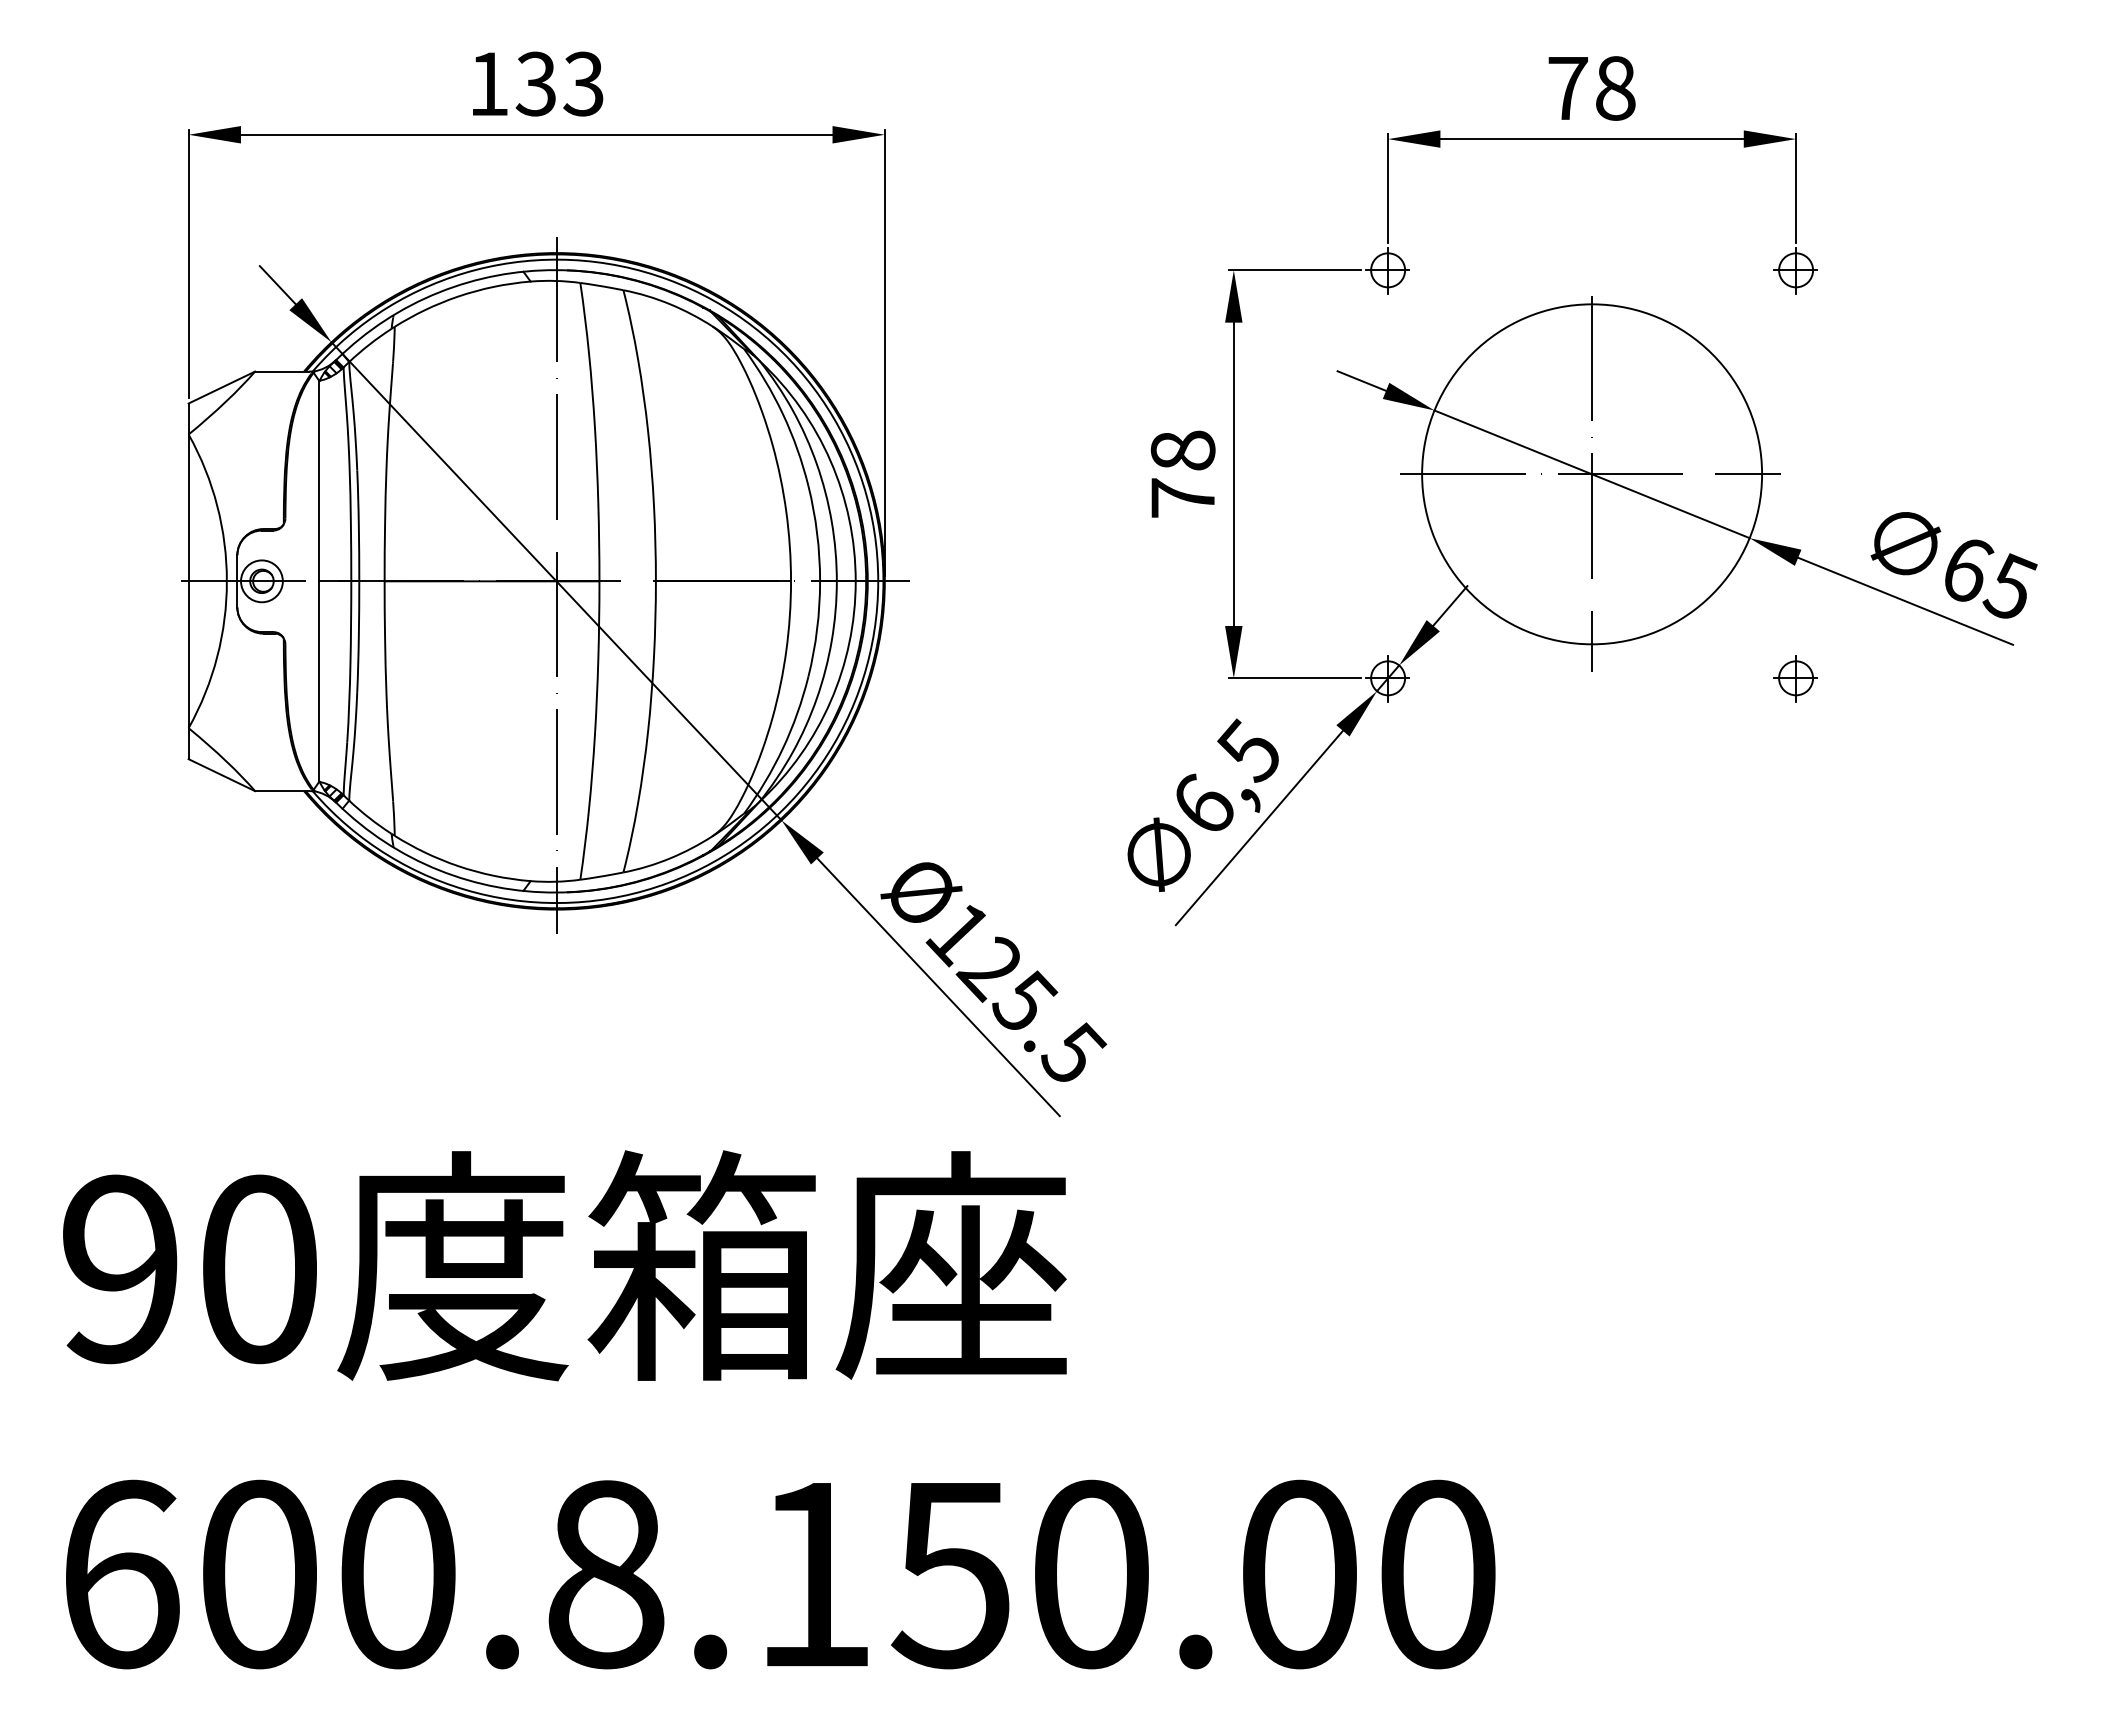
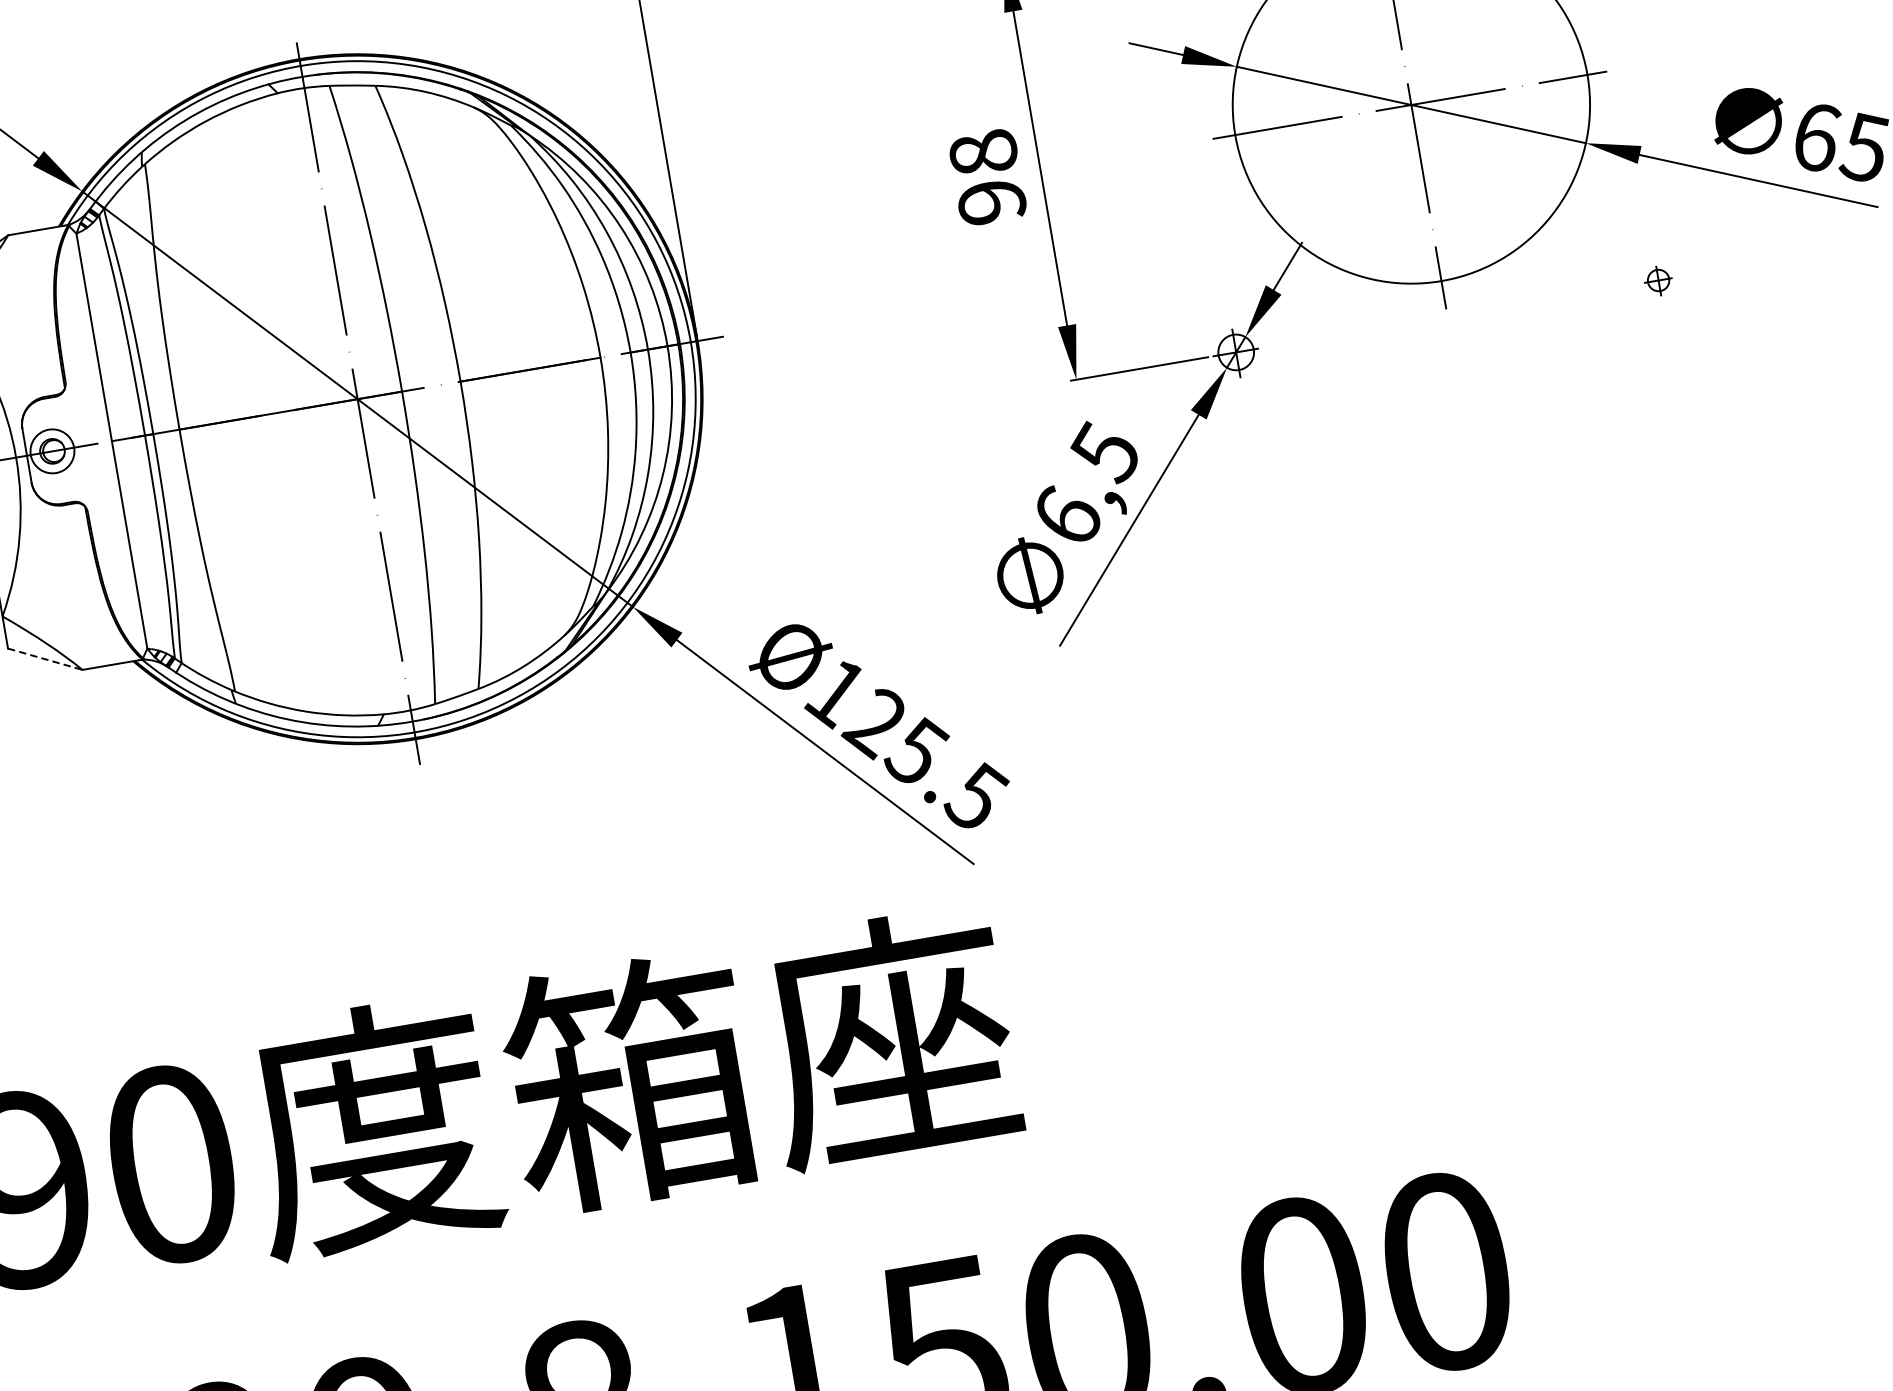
text: (1182, 497) -> (991, 201), 78 -> 98
part: (1795, 678) -> (1658, 280), size x0.6
line: (221, 775) -> (44, 659), solid -> dashed

